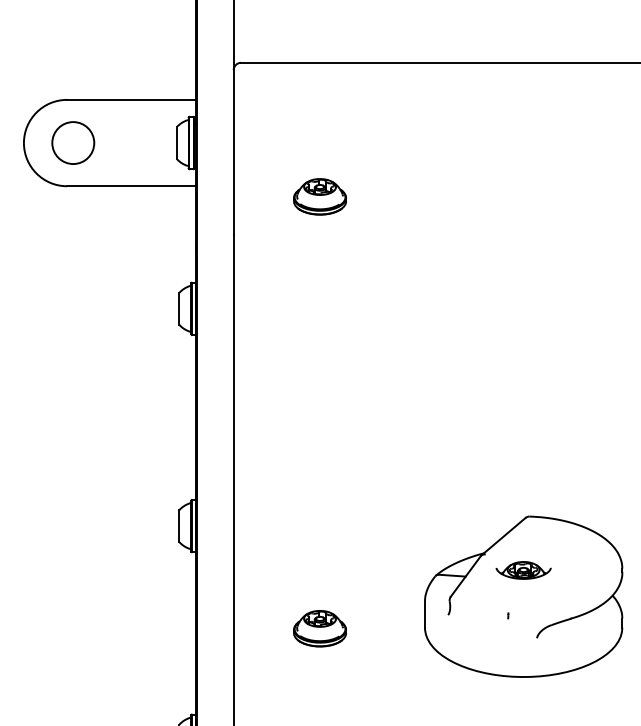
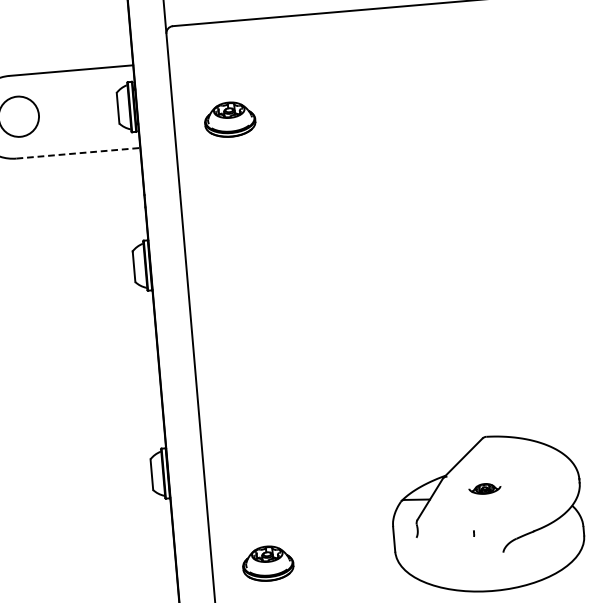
line: (131, 186) -> (78, 153), solid -> dashed
part: (319, 196) -> (229, 119), moved
part: (523, 570) -> (484, 488), size x0.6
part: (319, 628) -> (267, 563), moved

